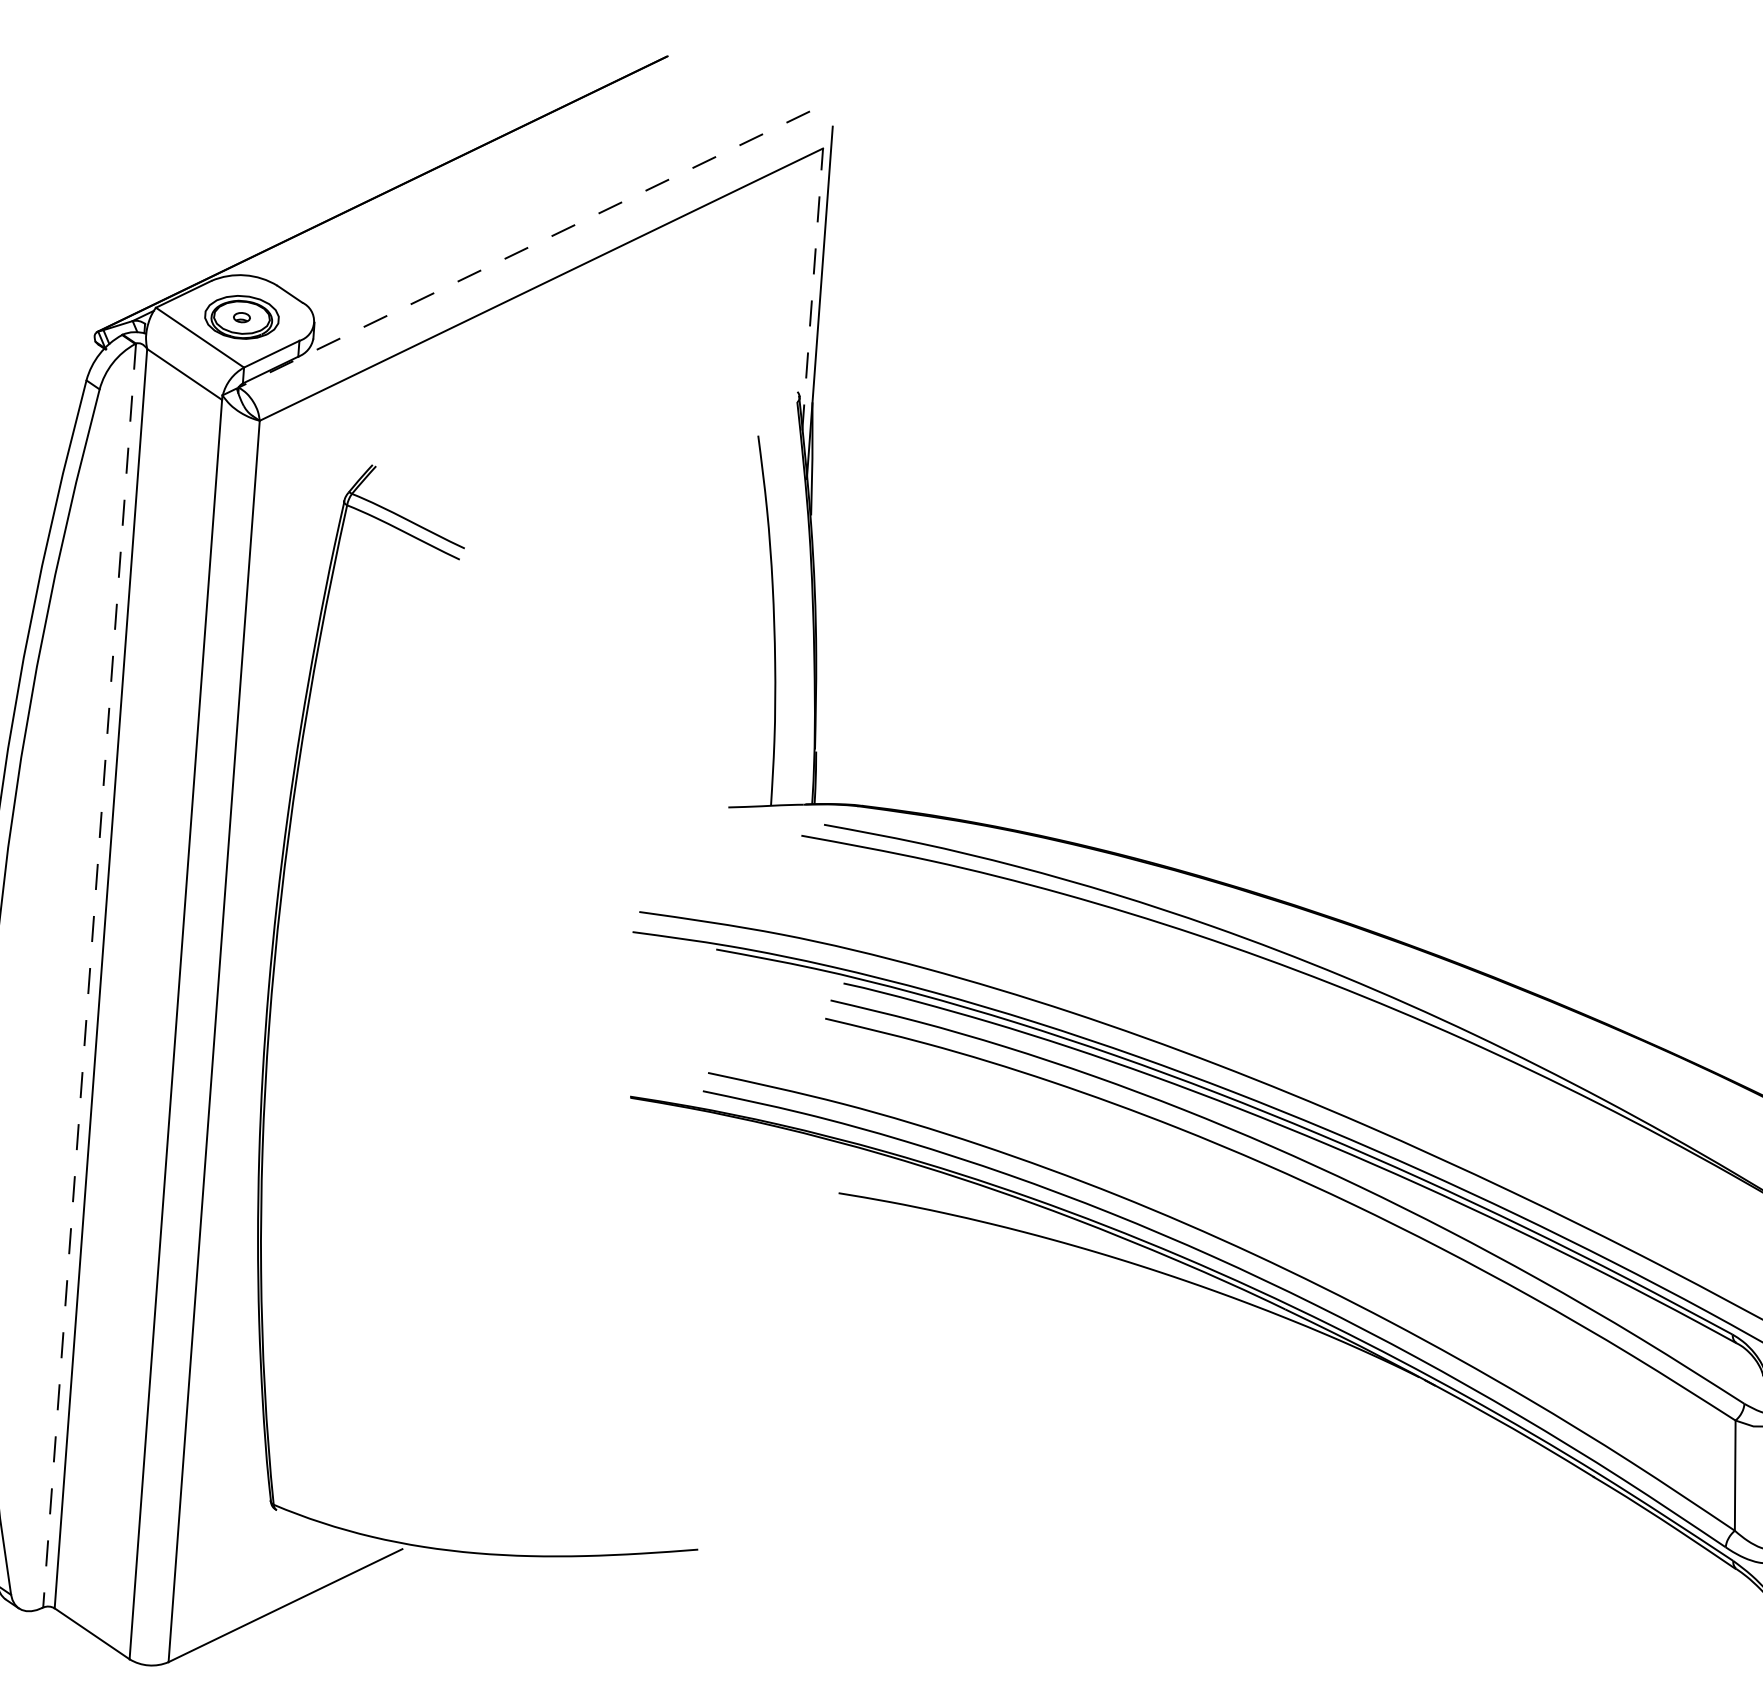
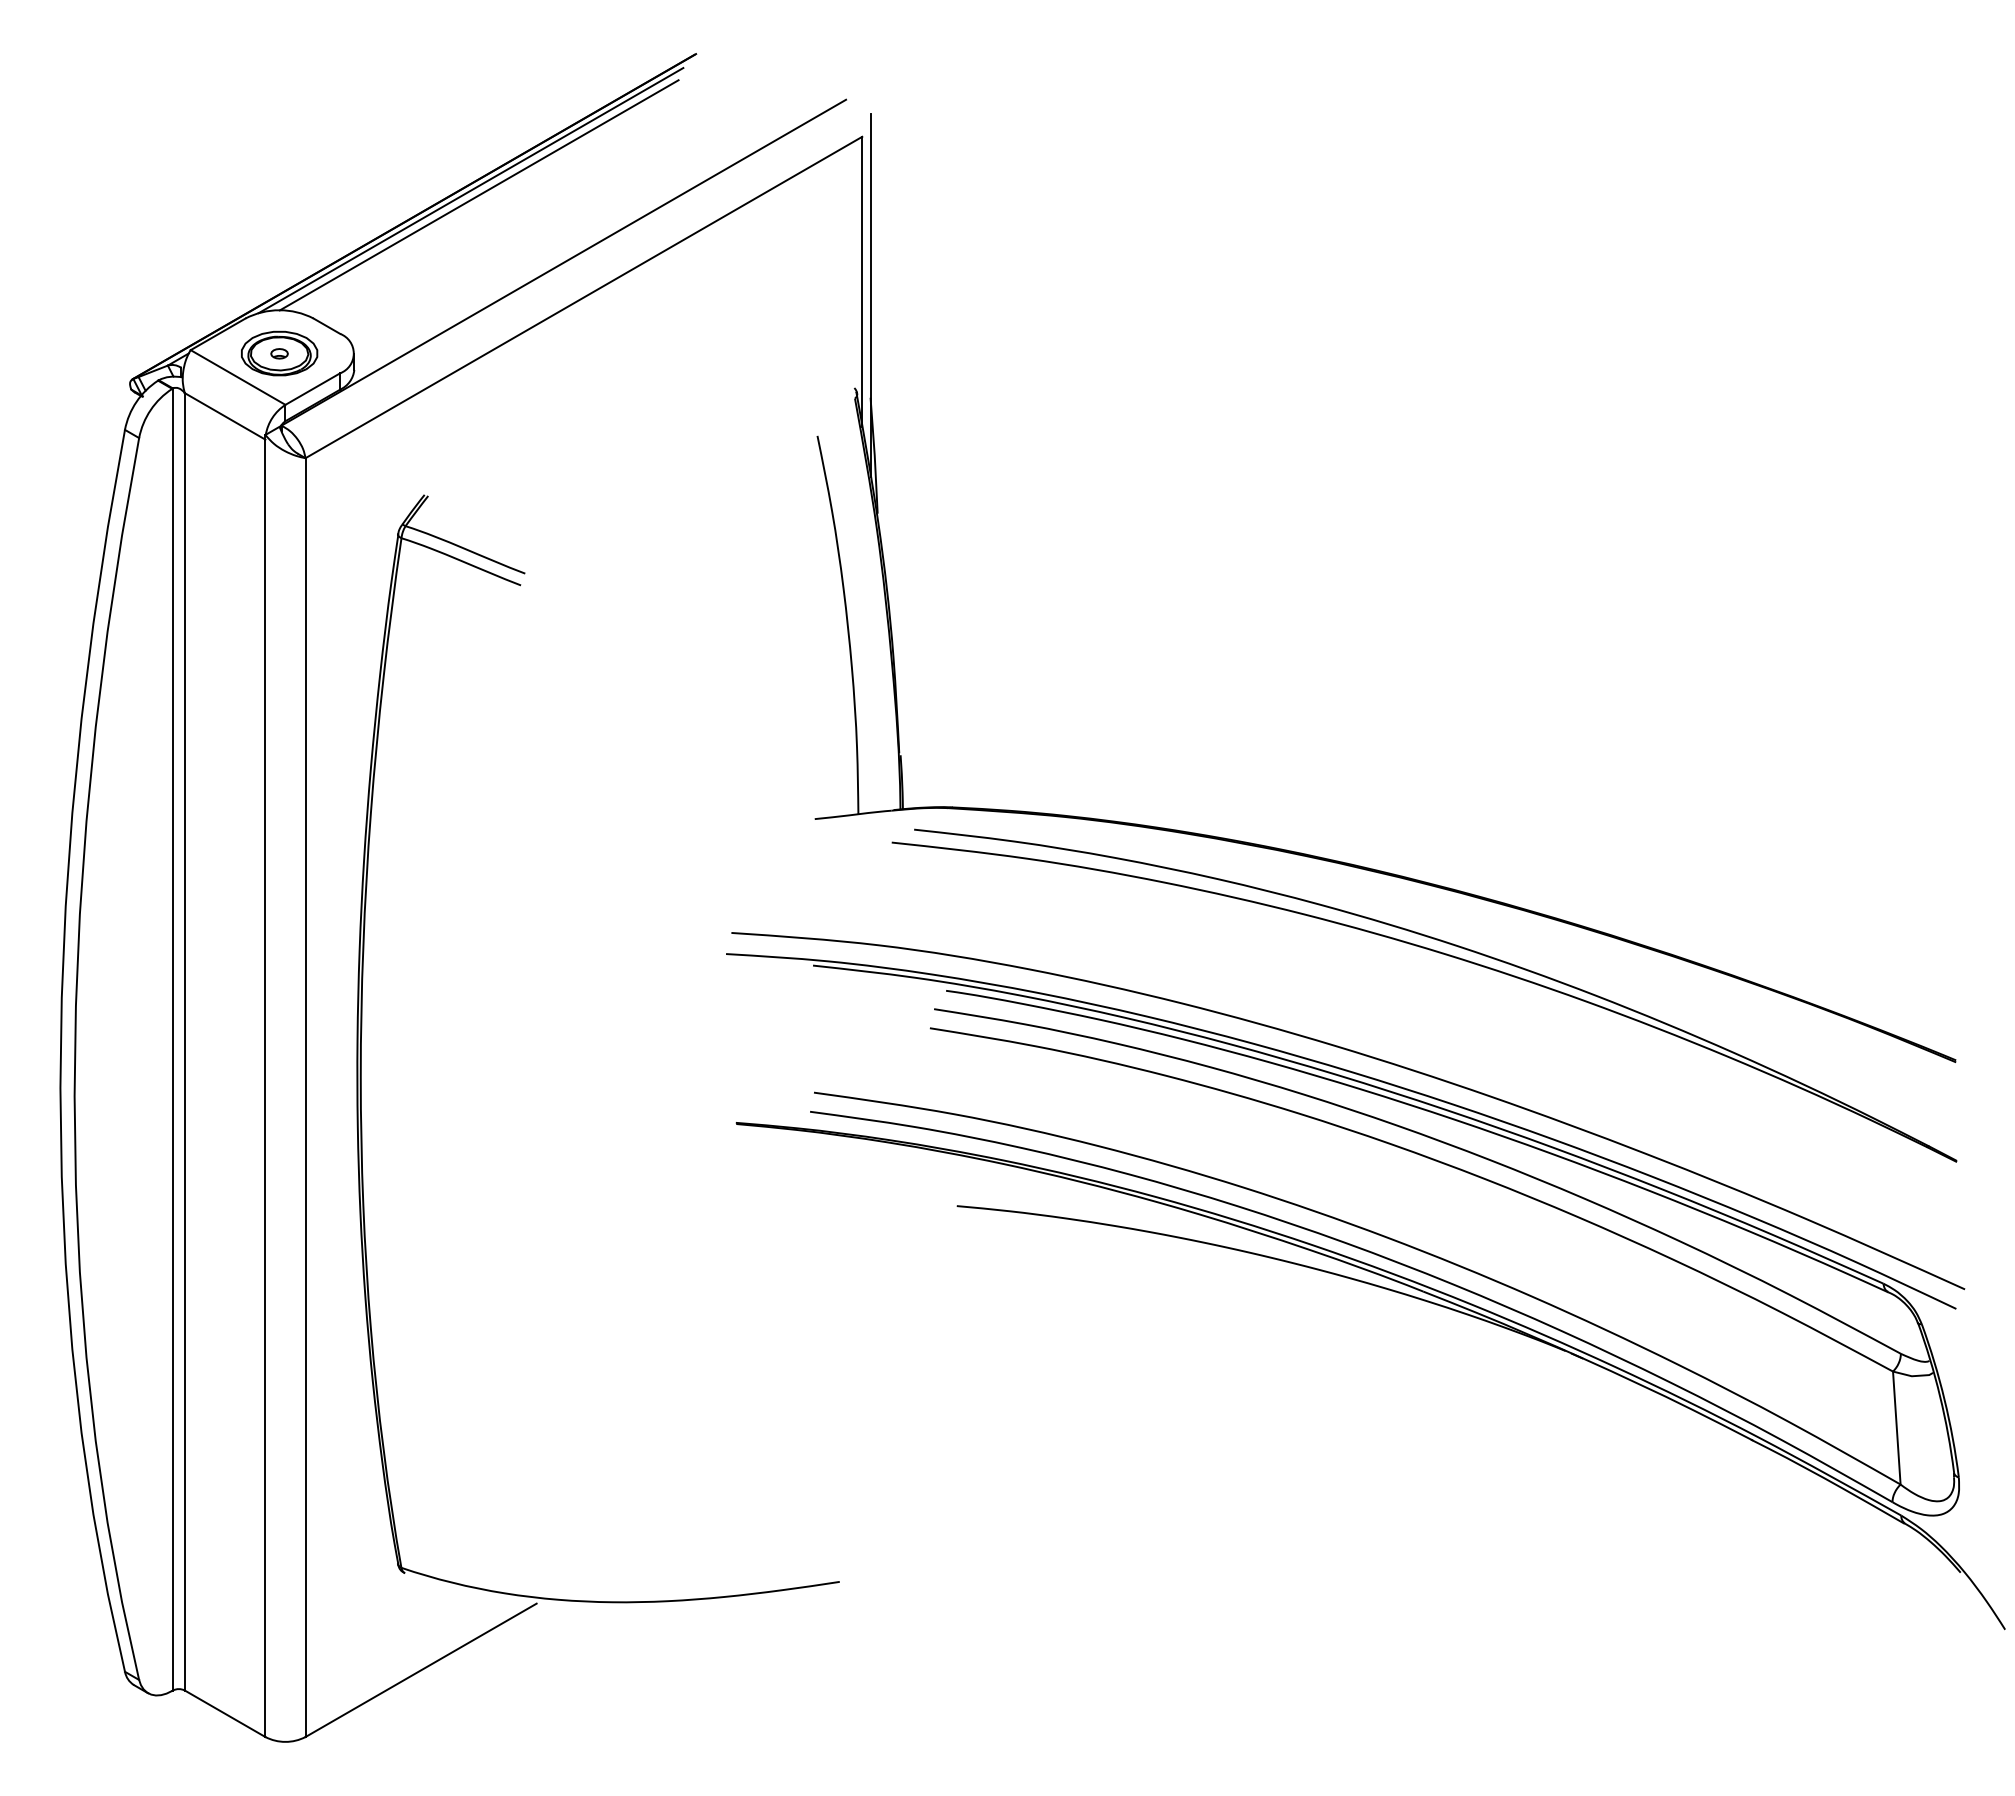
line: (438, 172) -> (470, 190), added
line: (446, 178) -> (478, 195), added
line: (524, 249) -> (563, 262), dashed -> solid
line: (812, 288) -> (862, 281), dashed -> solid
line: (89, 975) -> (172, 1039), dashed -> solid

